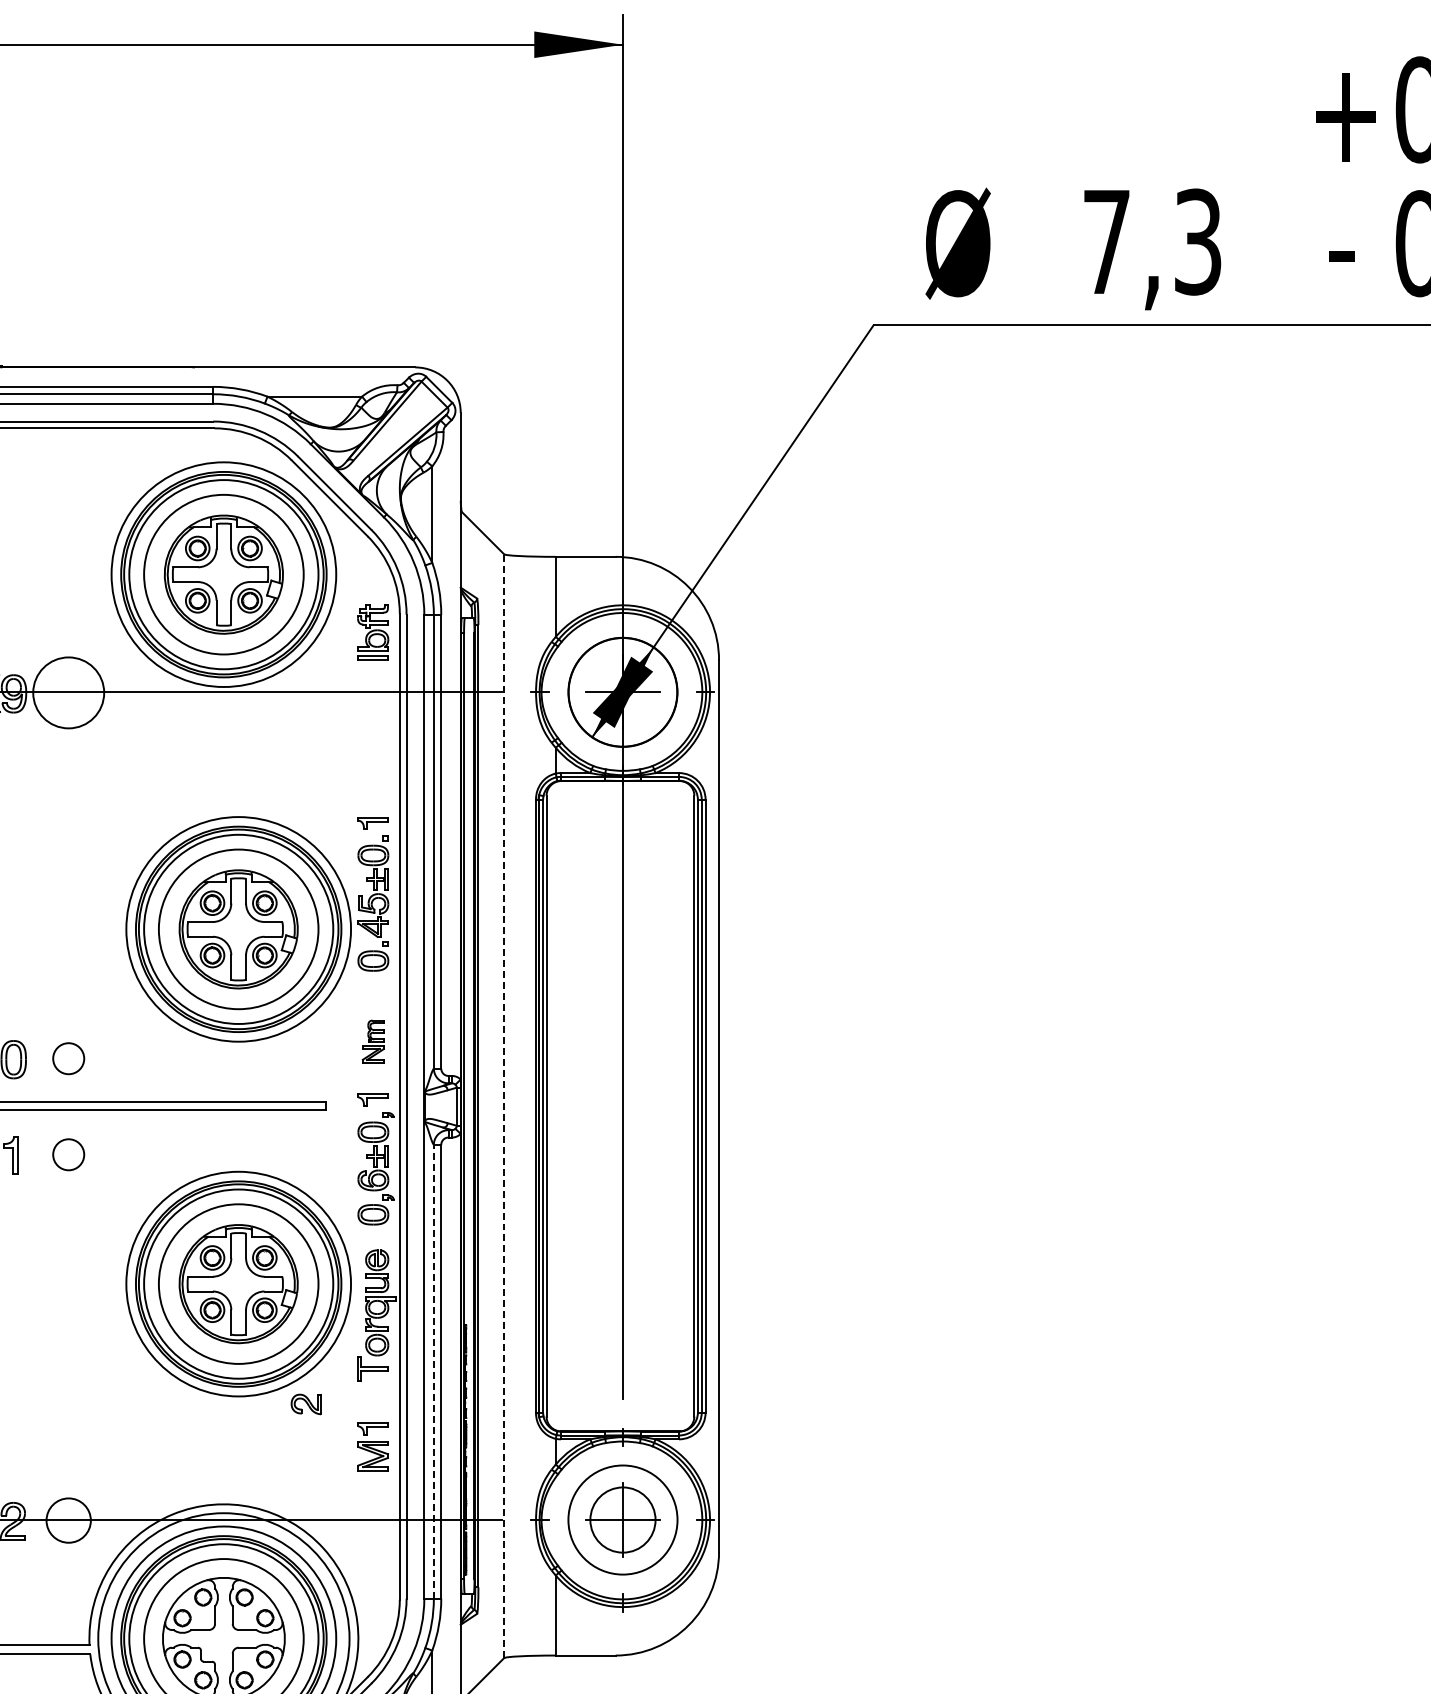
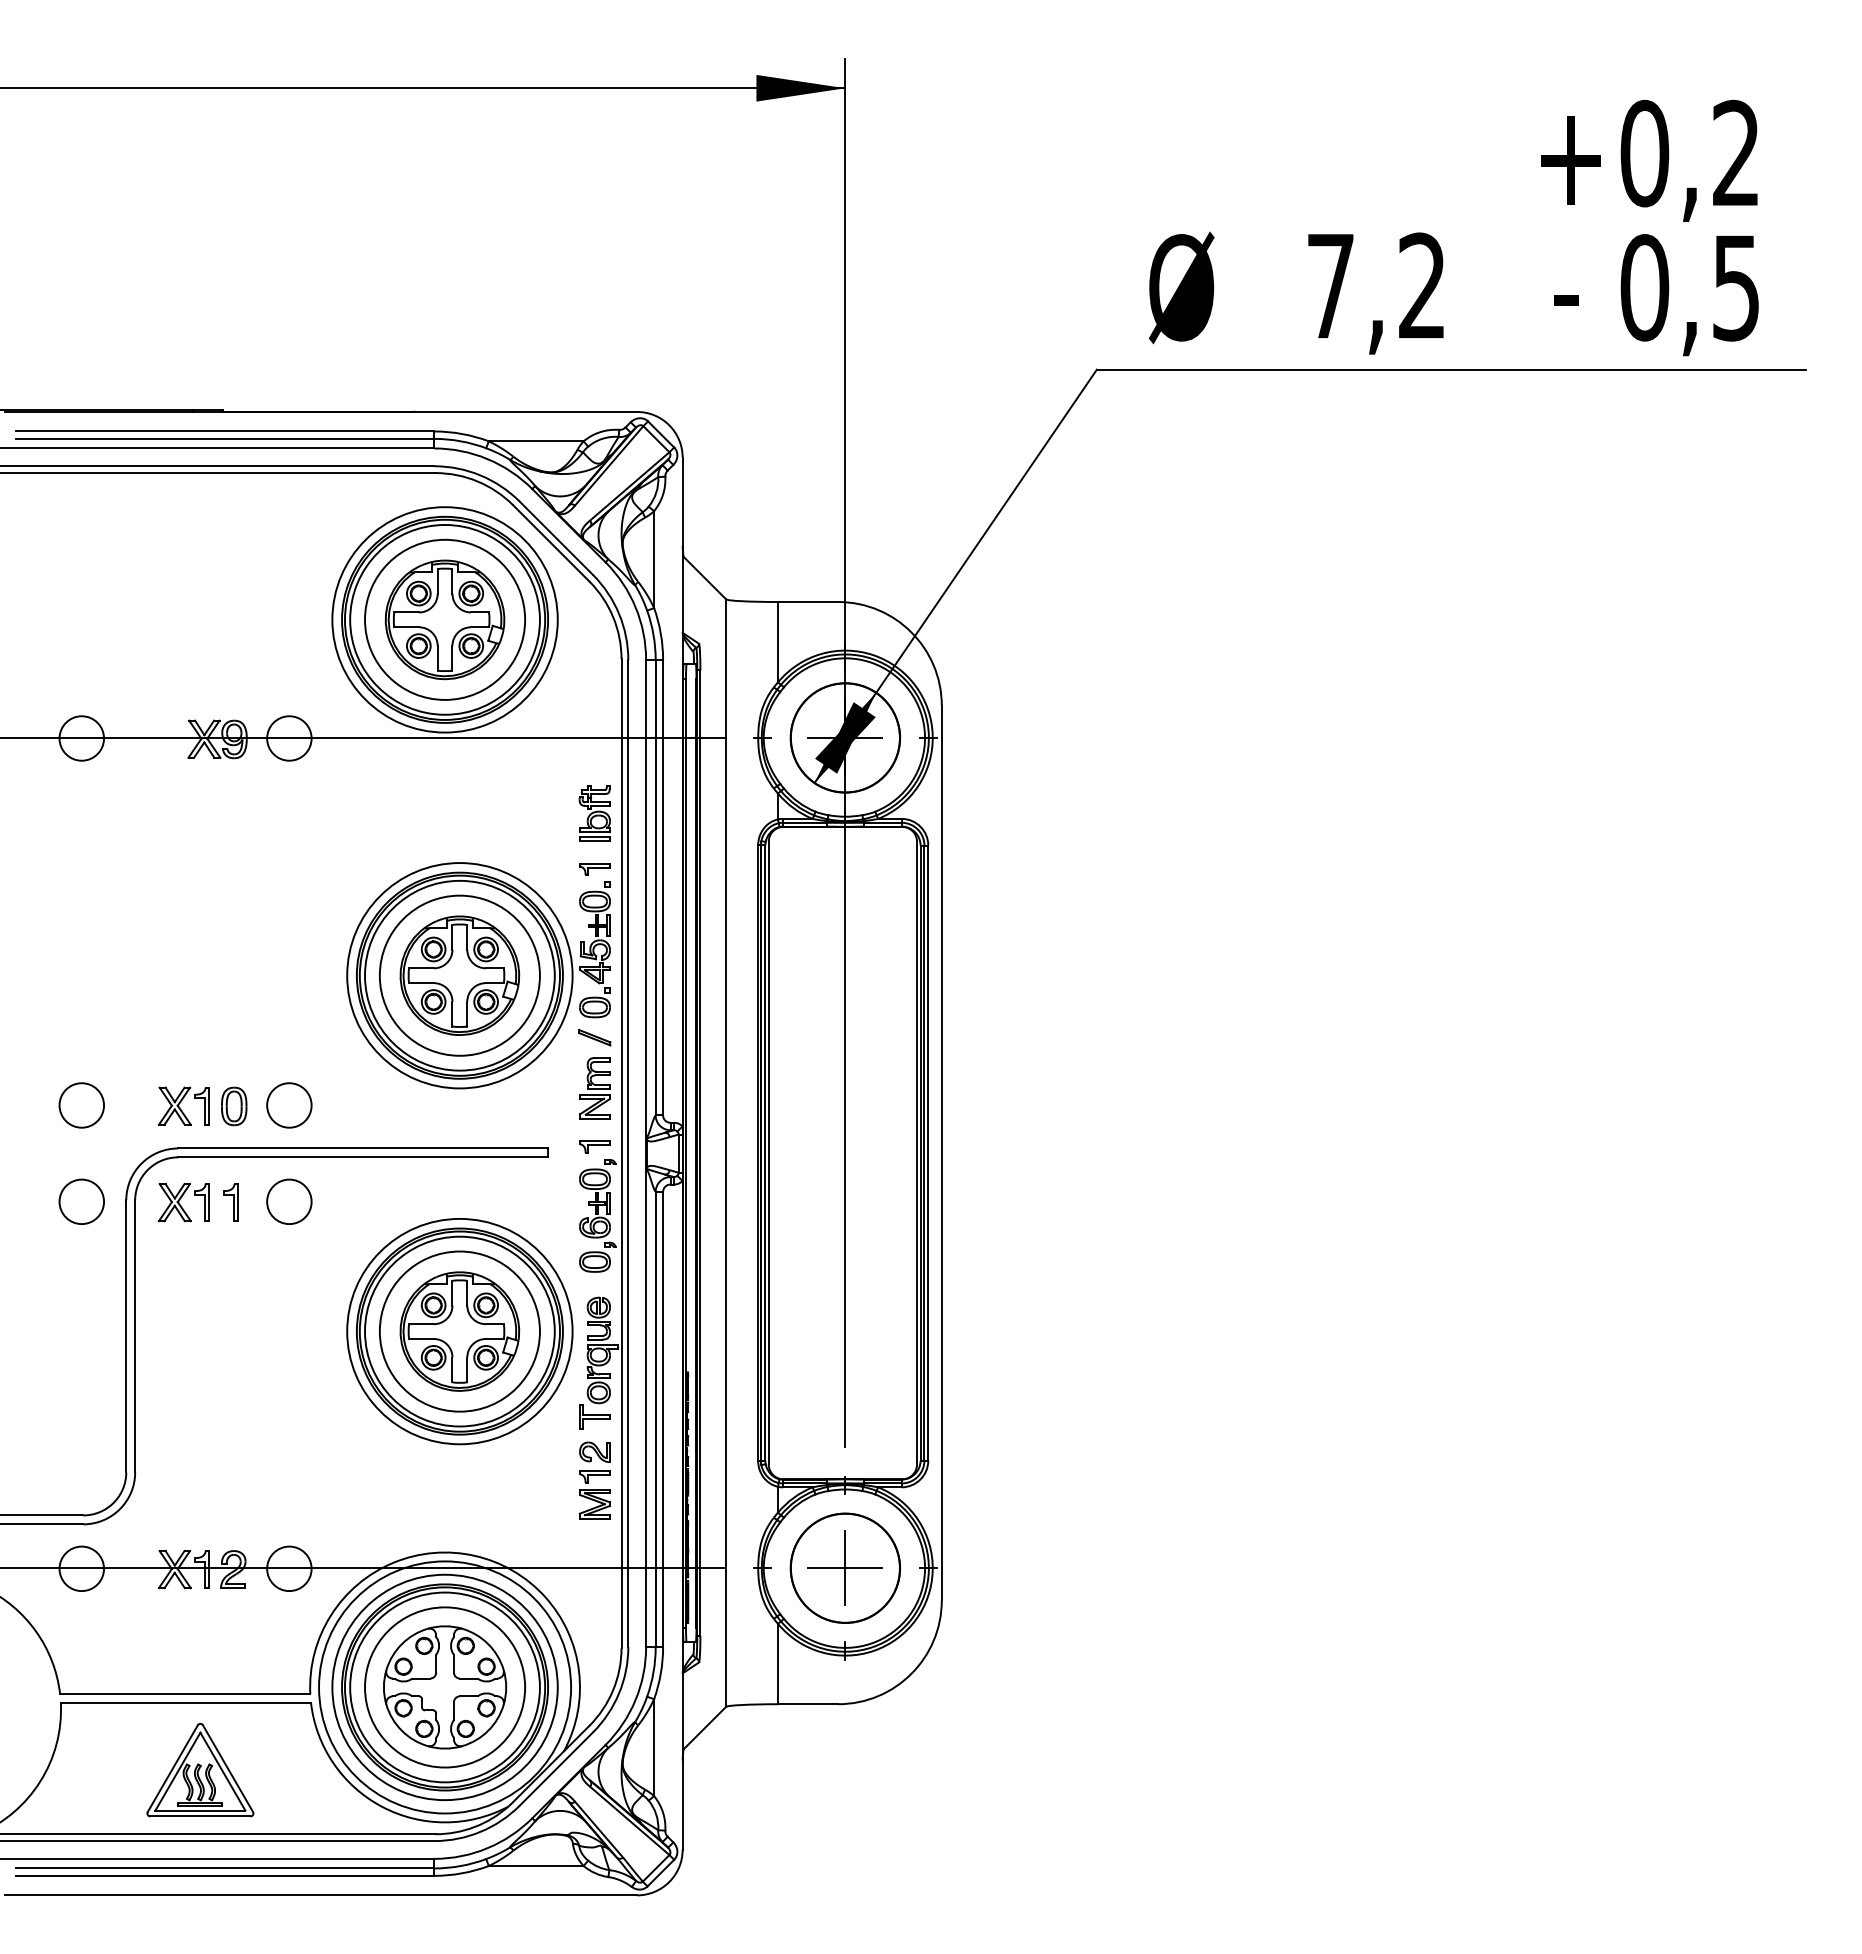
text: (1198, 242) -> (1422, 286), 7,3 -> 7,2
part: (372, 632) -> (594, 813), moved
circle: (68, 692) -> (289, 738), size x0.62
part: (372, 990) -> (594, 1037), added
part: (372, 1041) -> (594, 1088), size x1.43
circle: (68, 1058) -> (289, 1105), size x1.43
line: (504, 1106) -> (726, 1153), dashed -> solid
circle: (68, 1154) -> (289, 1201), size x1.43
line: (433, 1371) -> (655, 1419), dashed -> solid
part: (306, 1403) -> (594, 1451), moved
circle: (622, 1519) -> (844, 1567), size x1.67

